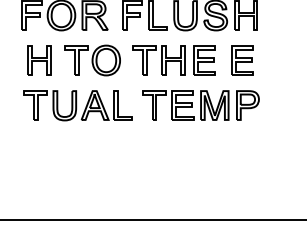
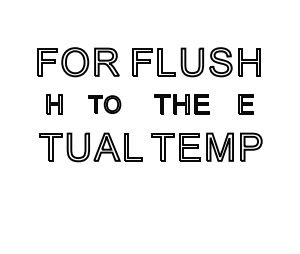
part: (39, 60) -> (54, 104), size x0.7
part: (92, 60) -> (104, 104), size x0.6
part: (174, 60) -> (181, 104), size x0.7
part: (241, 60) -> (245, 104), size x0.7

